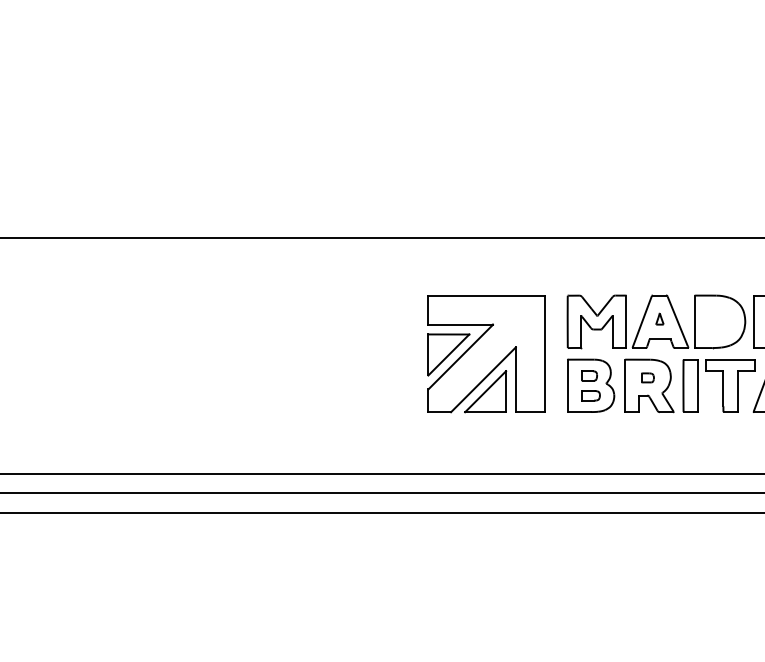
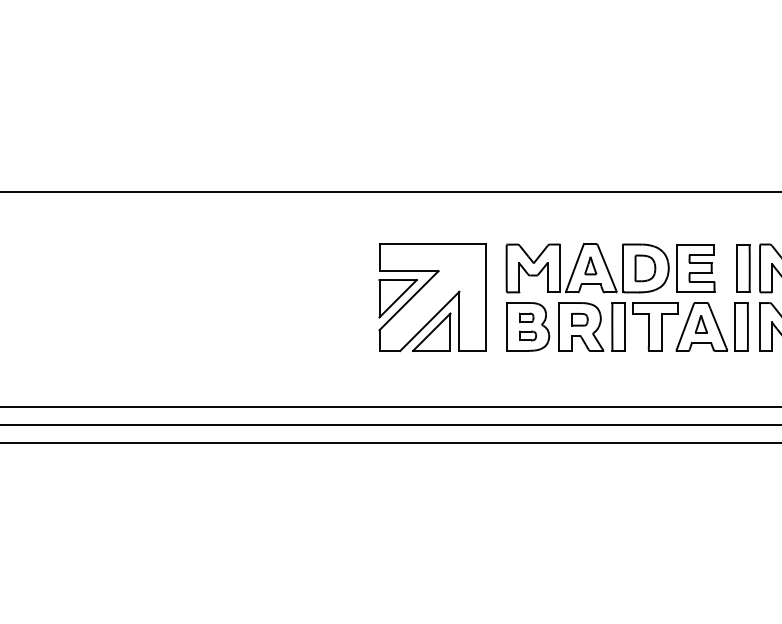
part: (659, 318) -> (590, 265), size x1.67
part: (719, 321) -> (645, 268), added
part: (647, 377) -> (579, 319), size x1.43

